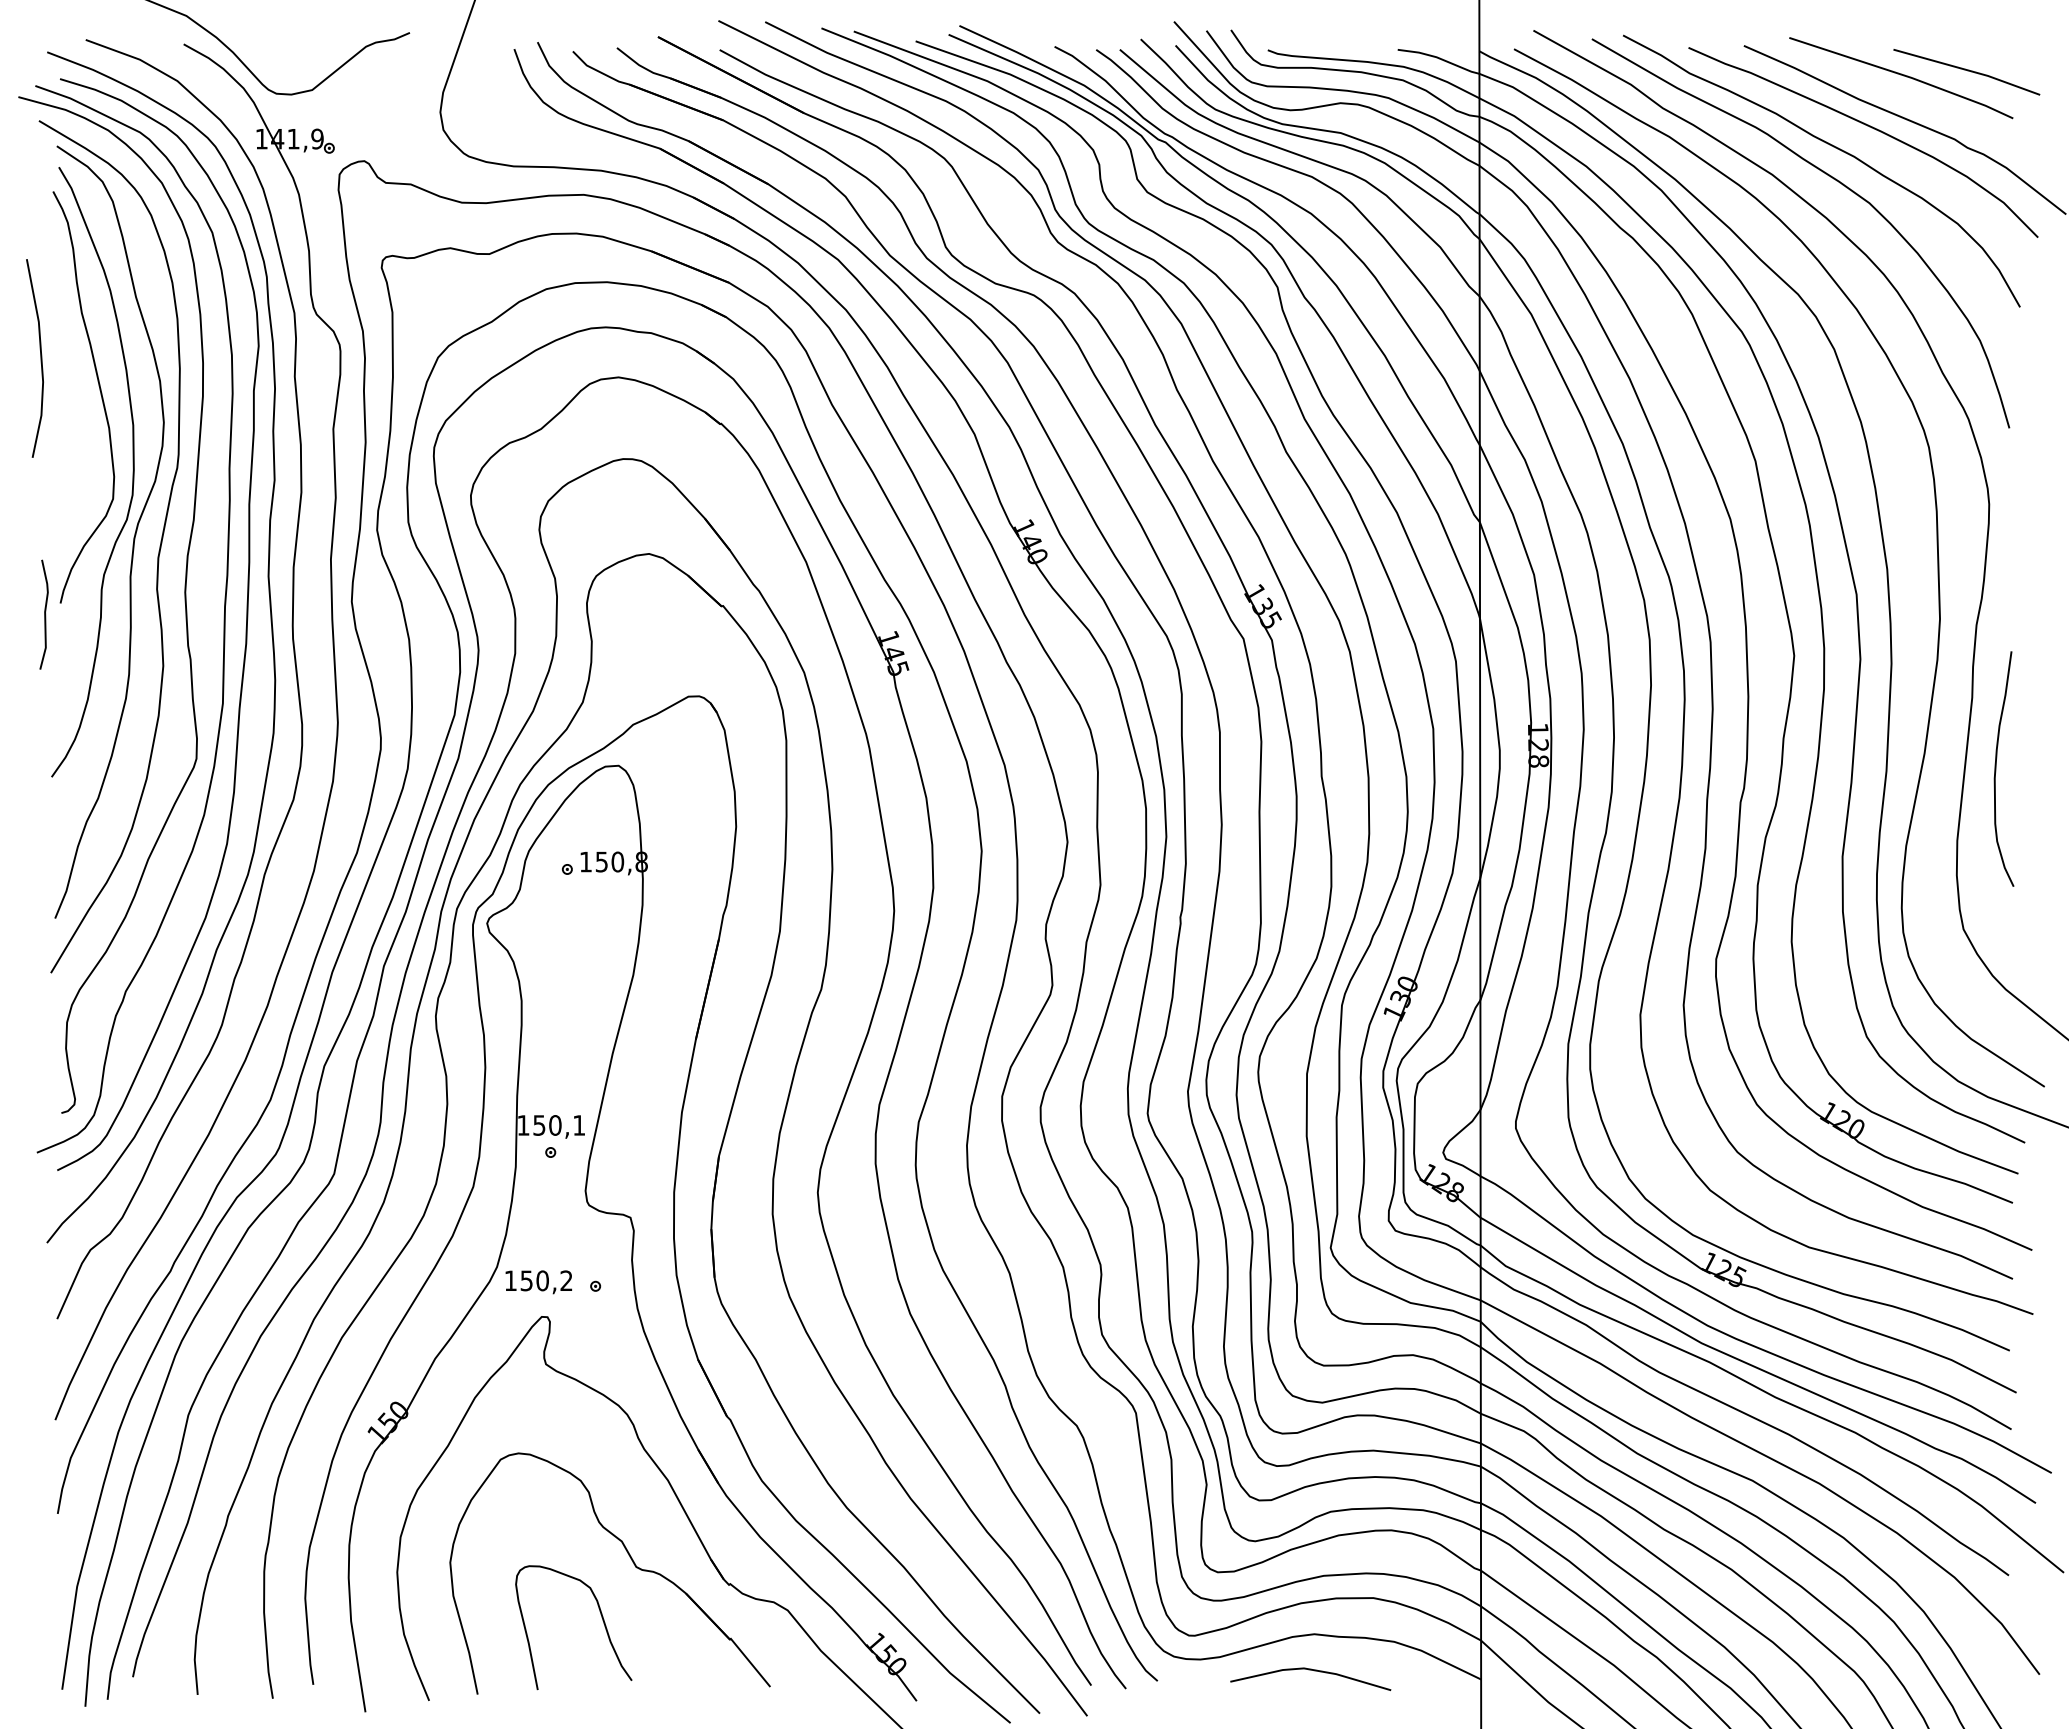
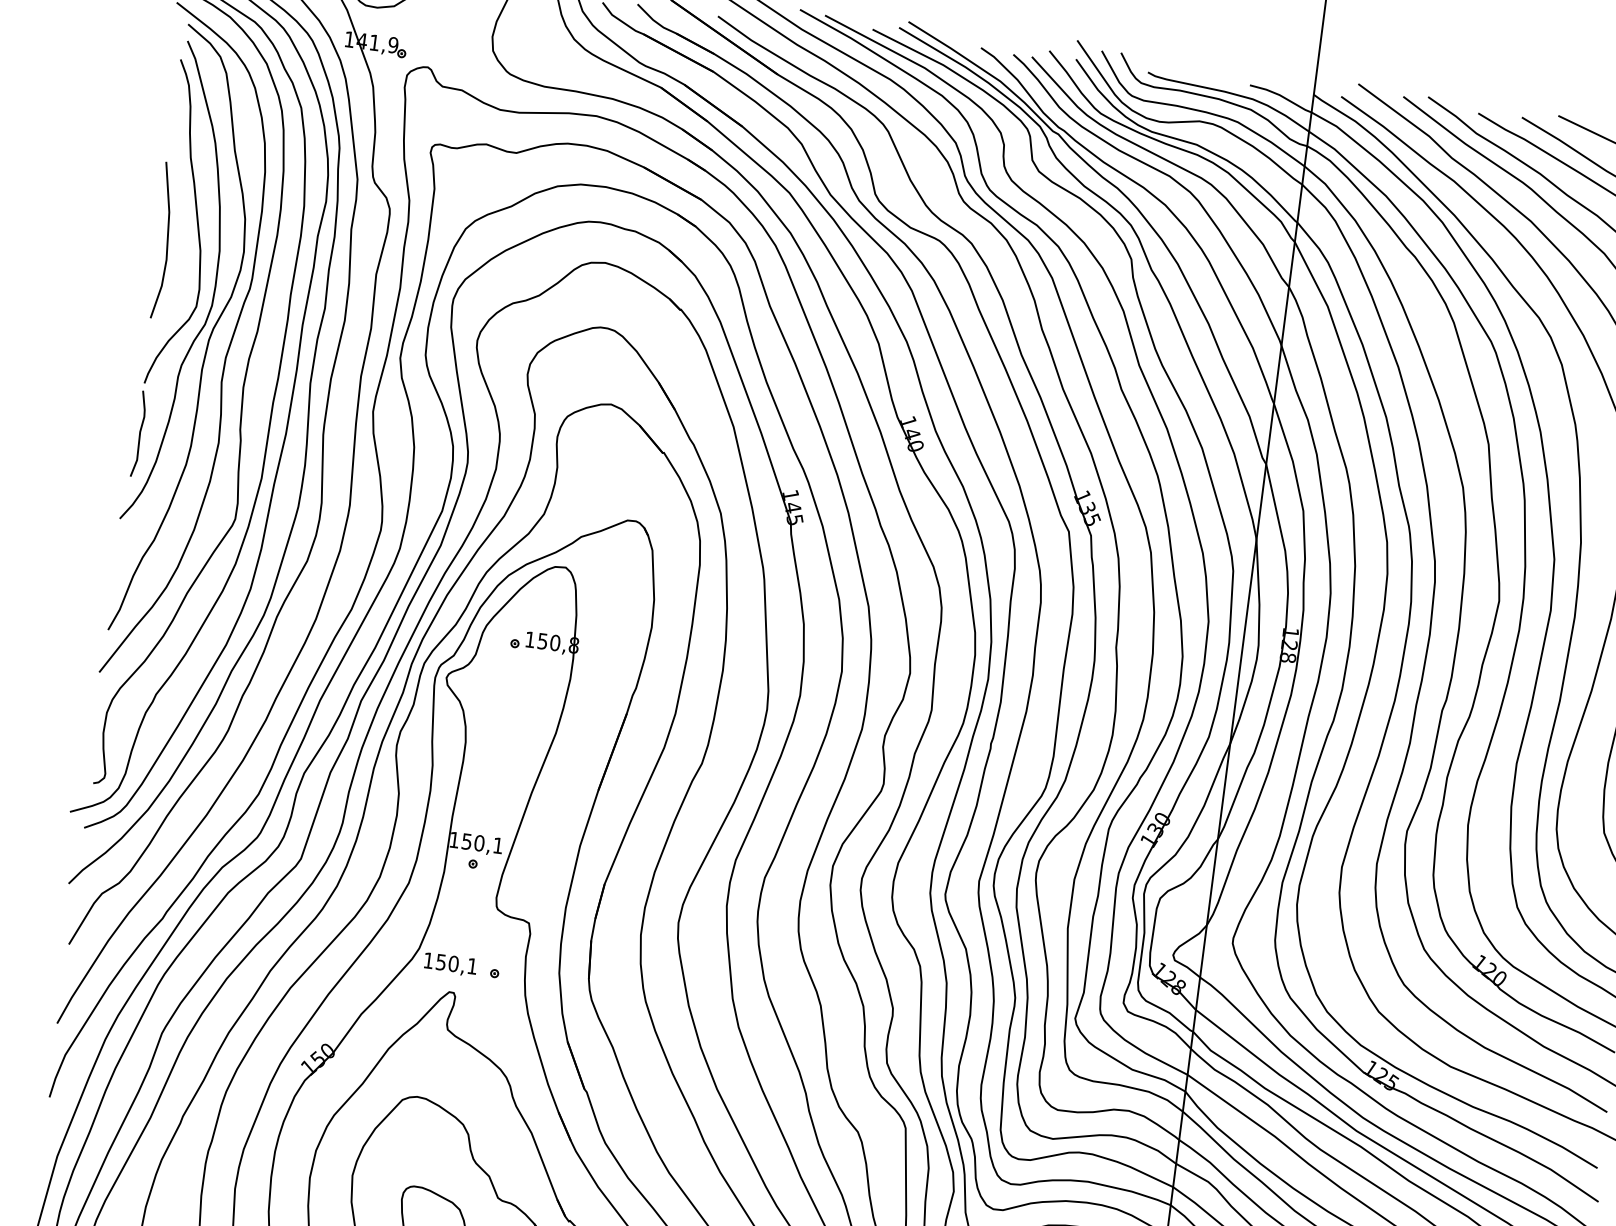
line: (40, 358) -> (166, 241), moved
curve: (44, 614) -> (139, 433), moved
text: (566, 1280) -> (472, 966), 150,2 -> 150,1

